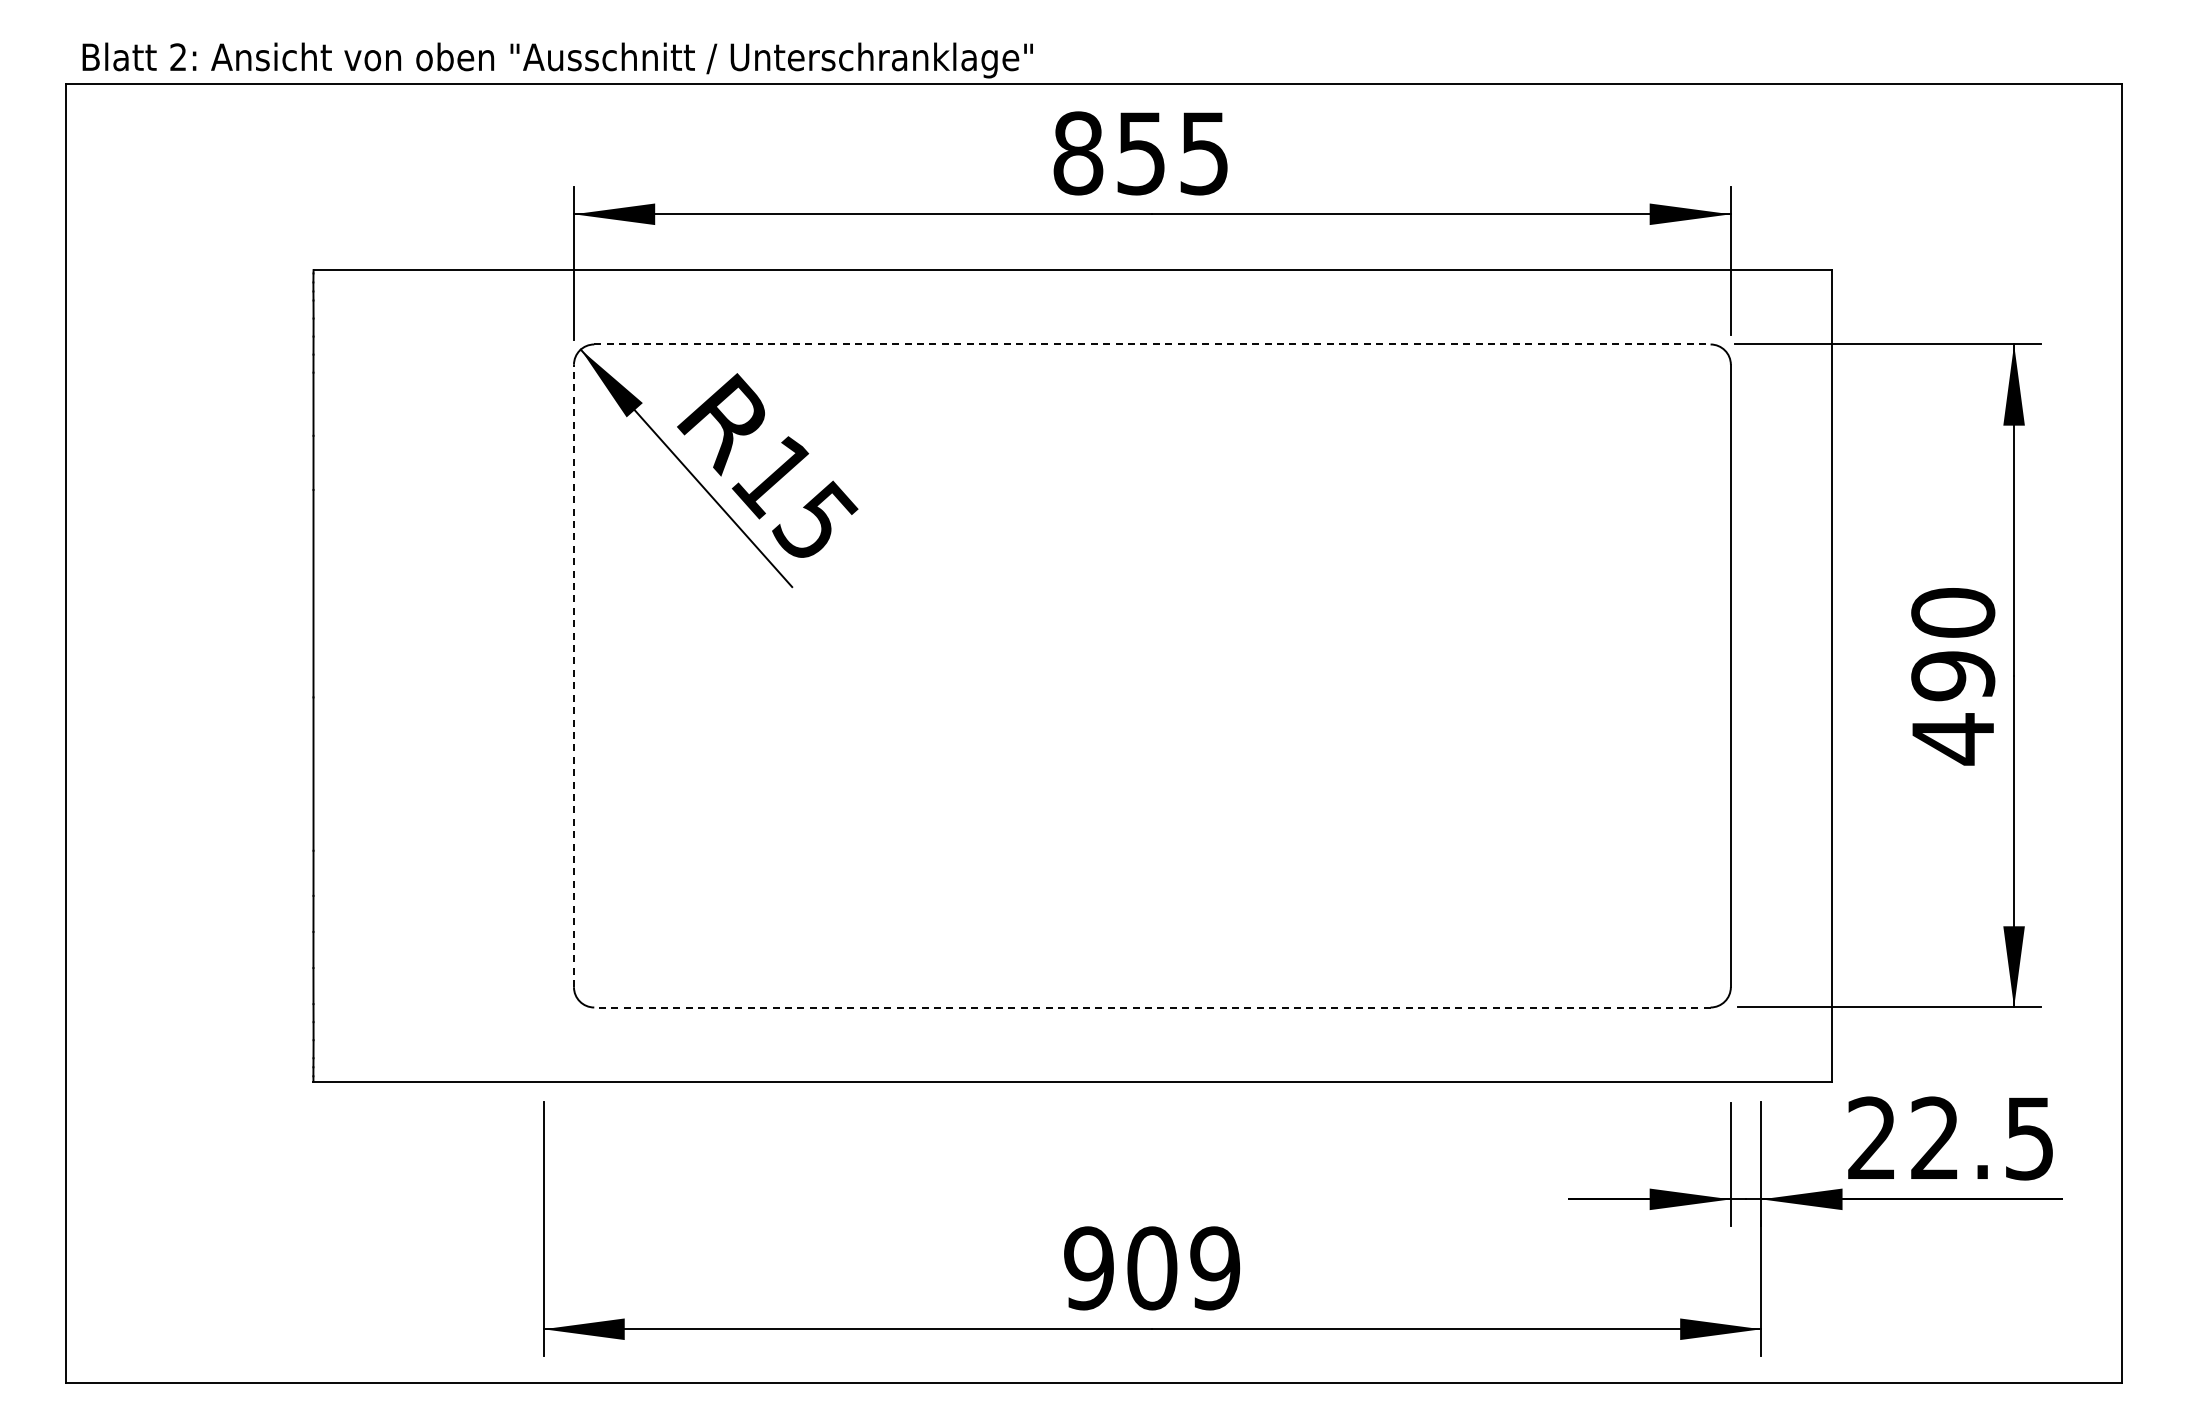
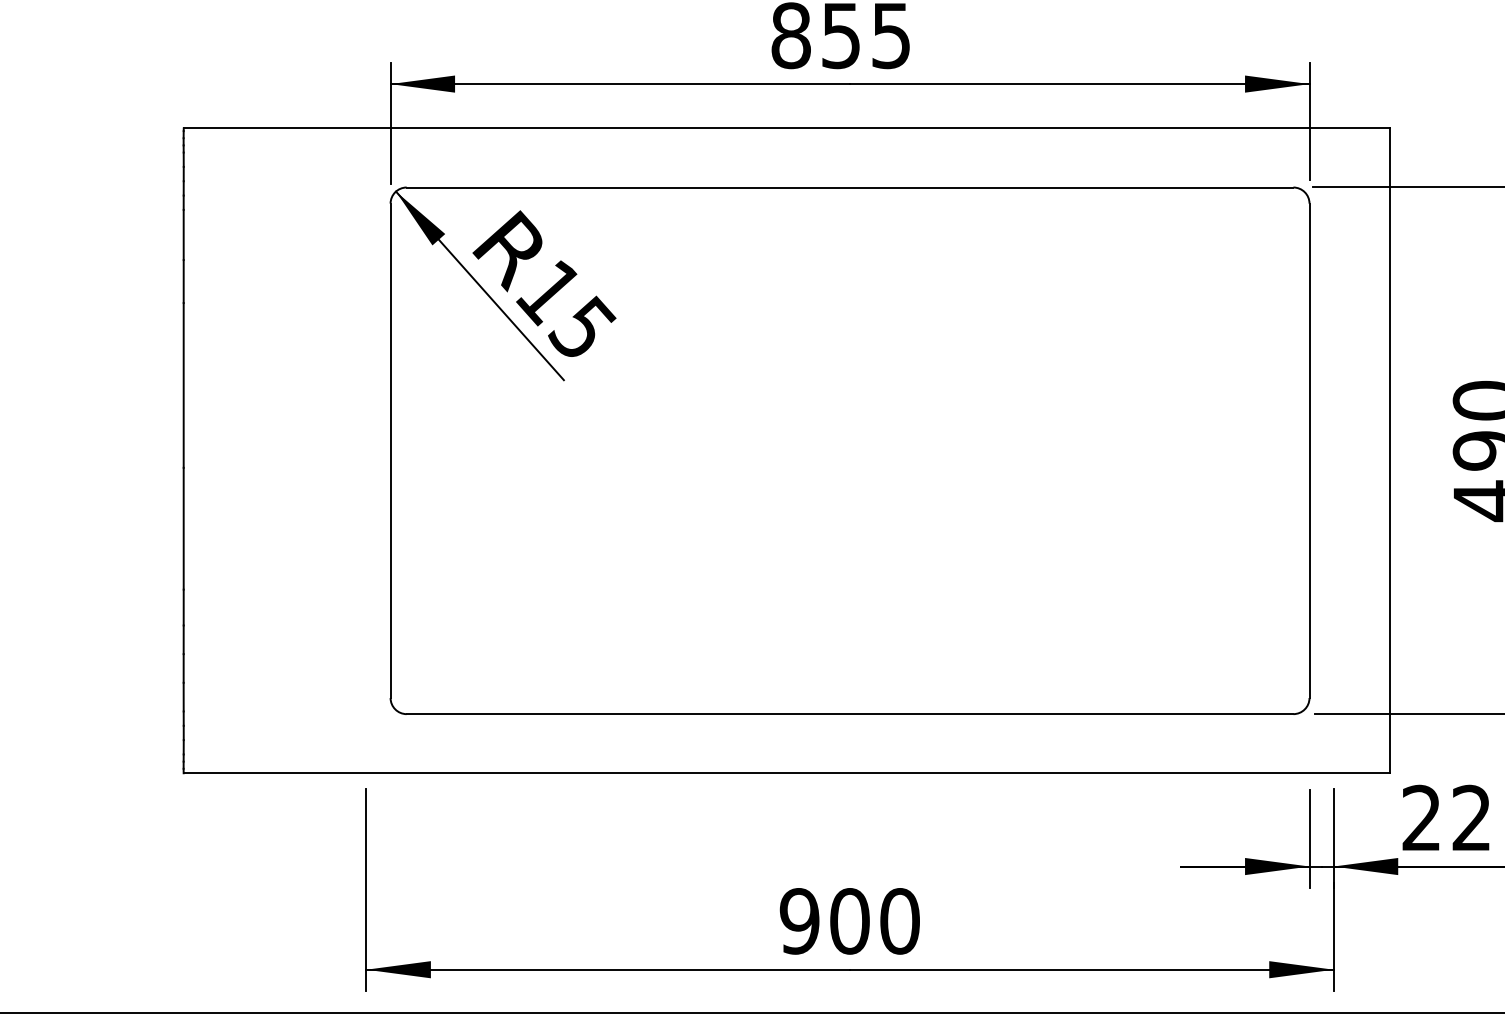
line: (1152, 344) -> (850, 187), dashed -> solid
line: (573, 675) -> (390, 450), dashed -> solid
line: (1151, 1007) -> (849, 714), dashed -> solid
text: (1215, 1268) -> (900, 921), 909 -> 900

